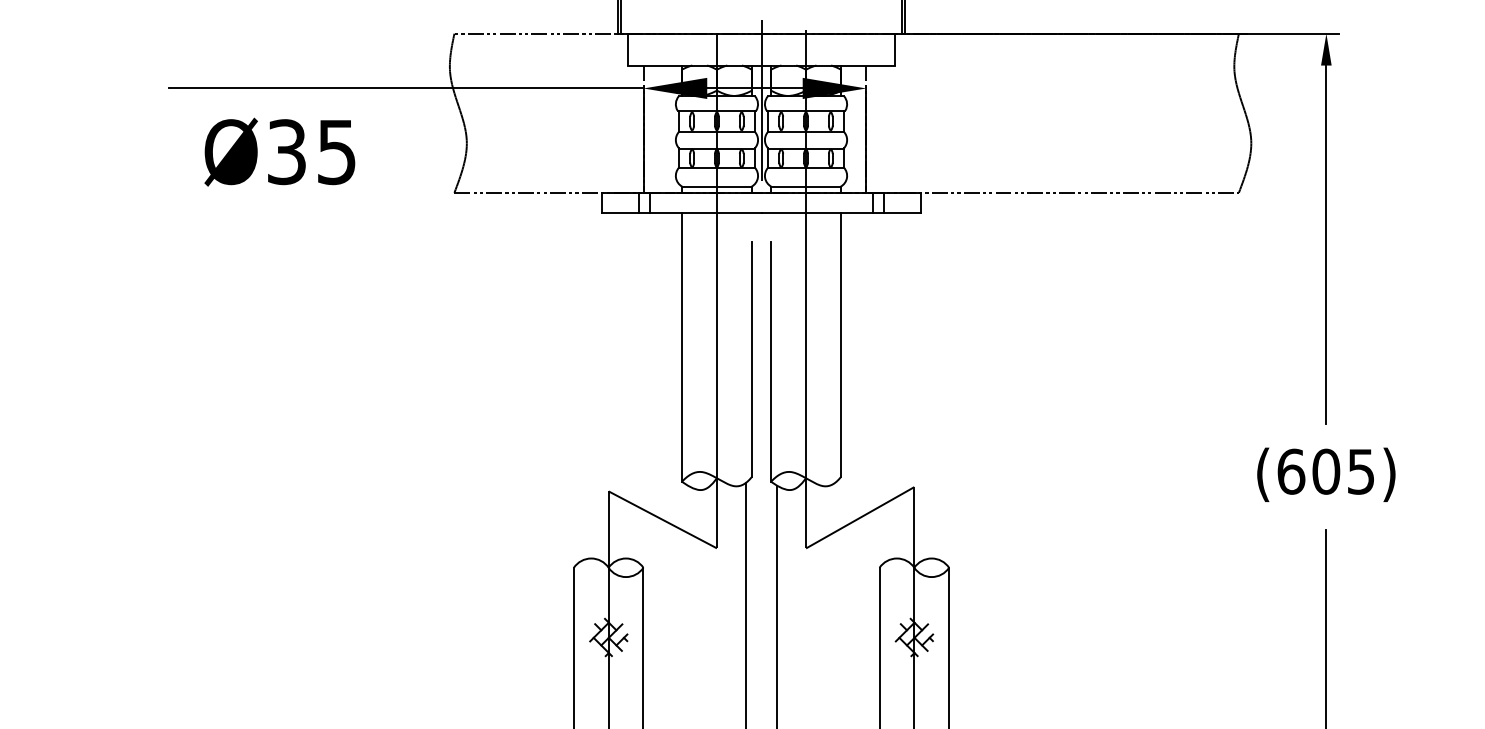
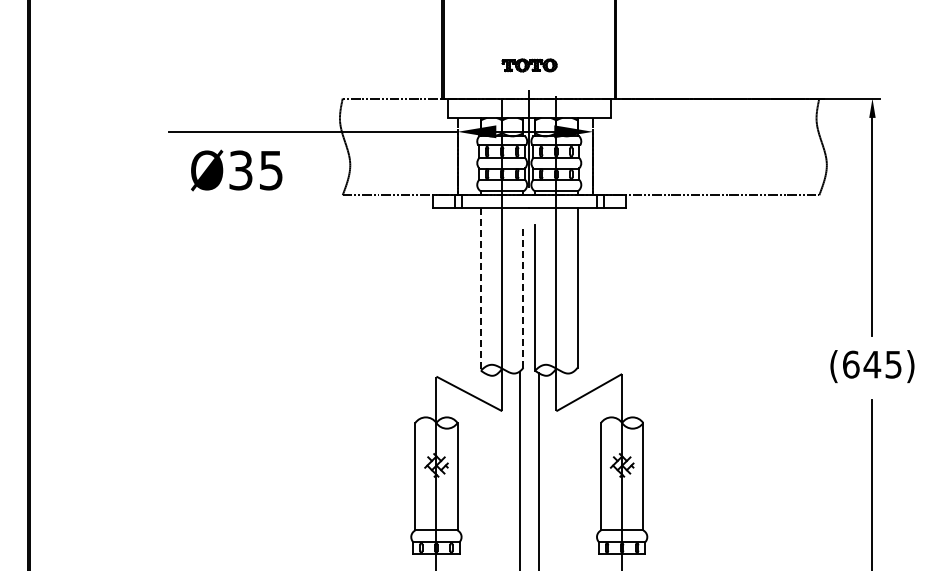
line: (681, 347) -> (480, 289), solid -> dashed
line: (751, 359) -> (523, 296), solid -> dashed
text: (1326, 471) -> (872, 364), (605) -> (645)

